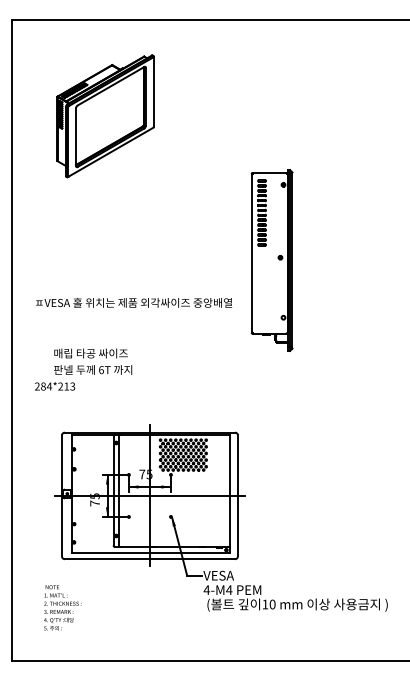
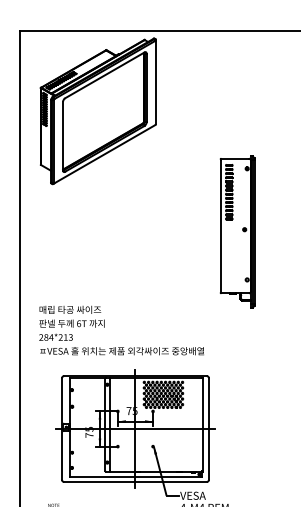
part: (105, 116) -> (98, 111), size x1.43
text: (134, 302) -> (122, 350), moved
text: (93, 361) -> (72, 316), moved

